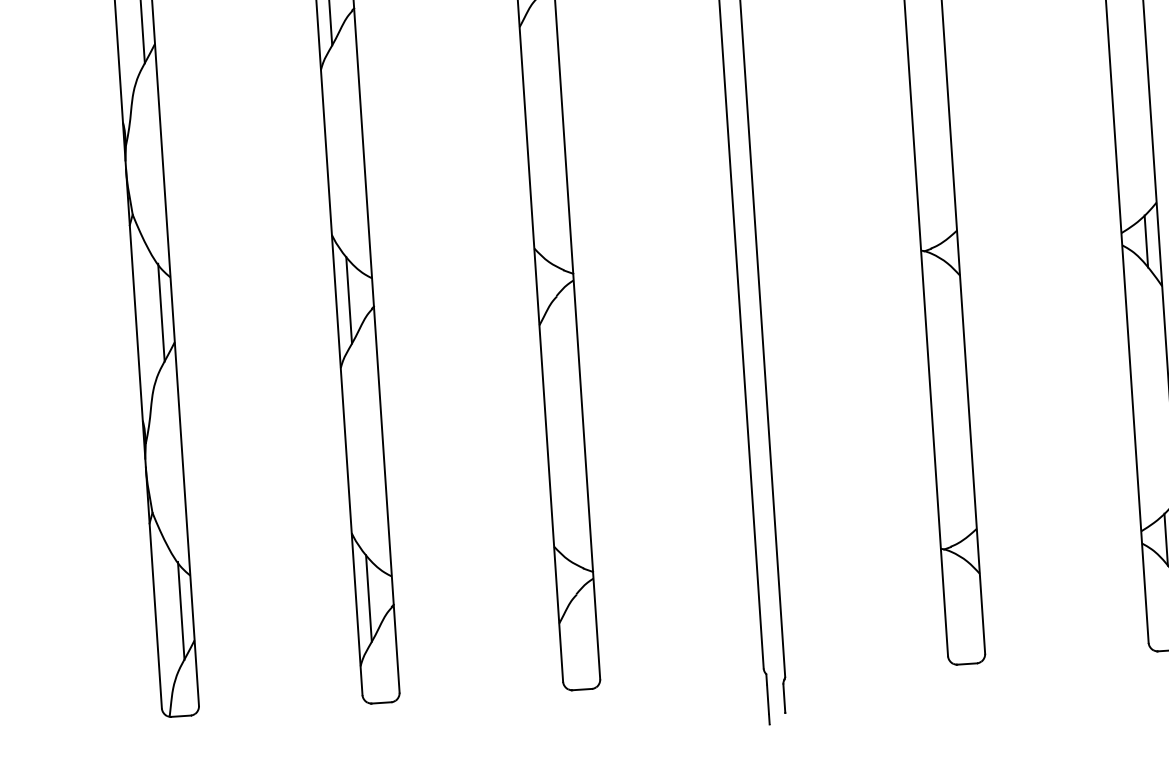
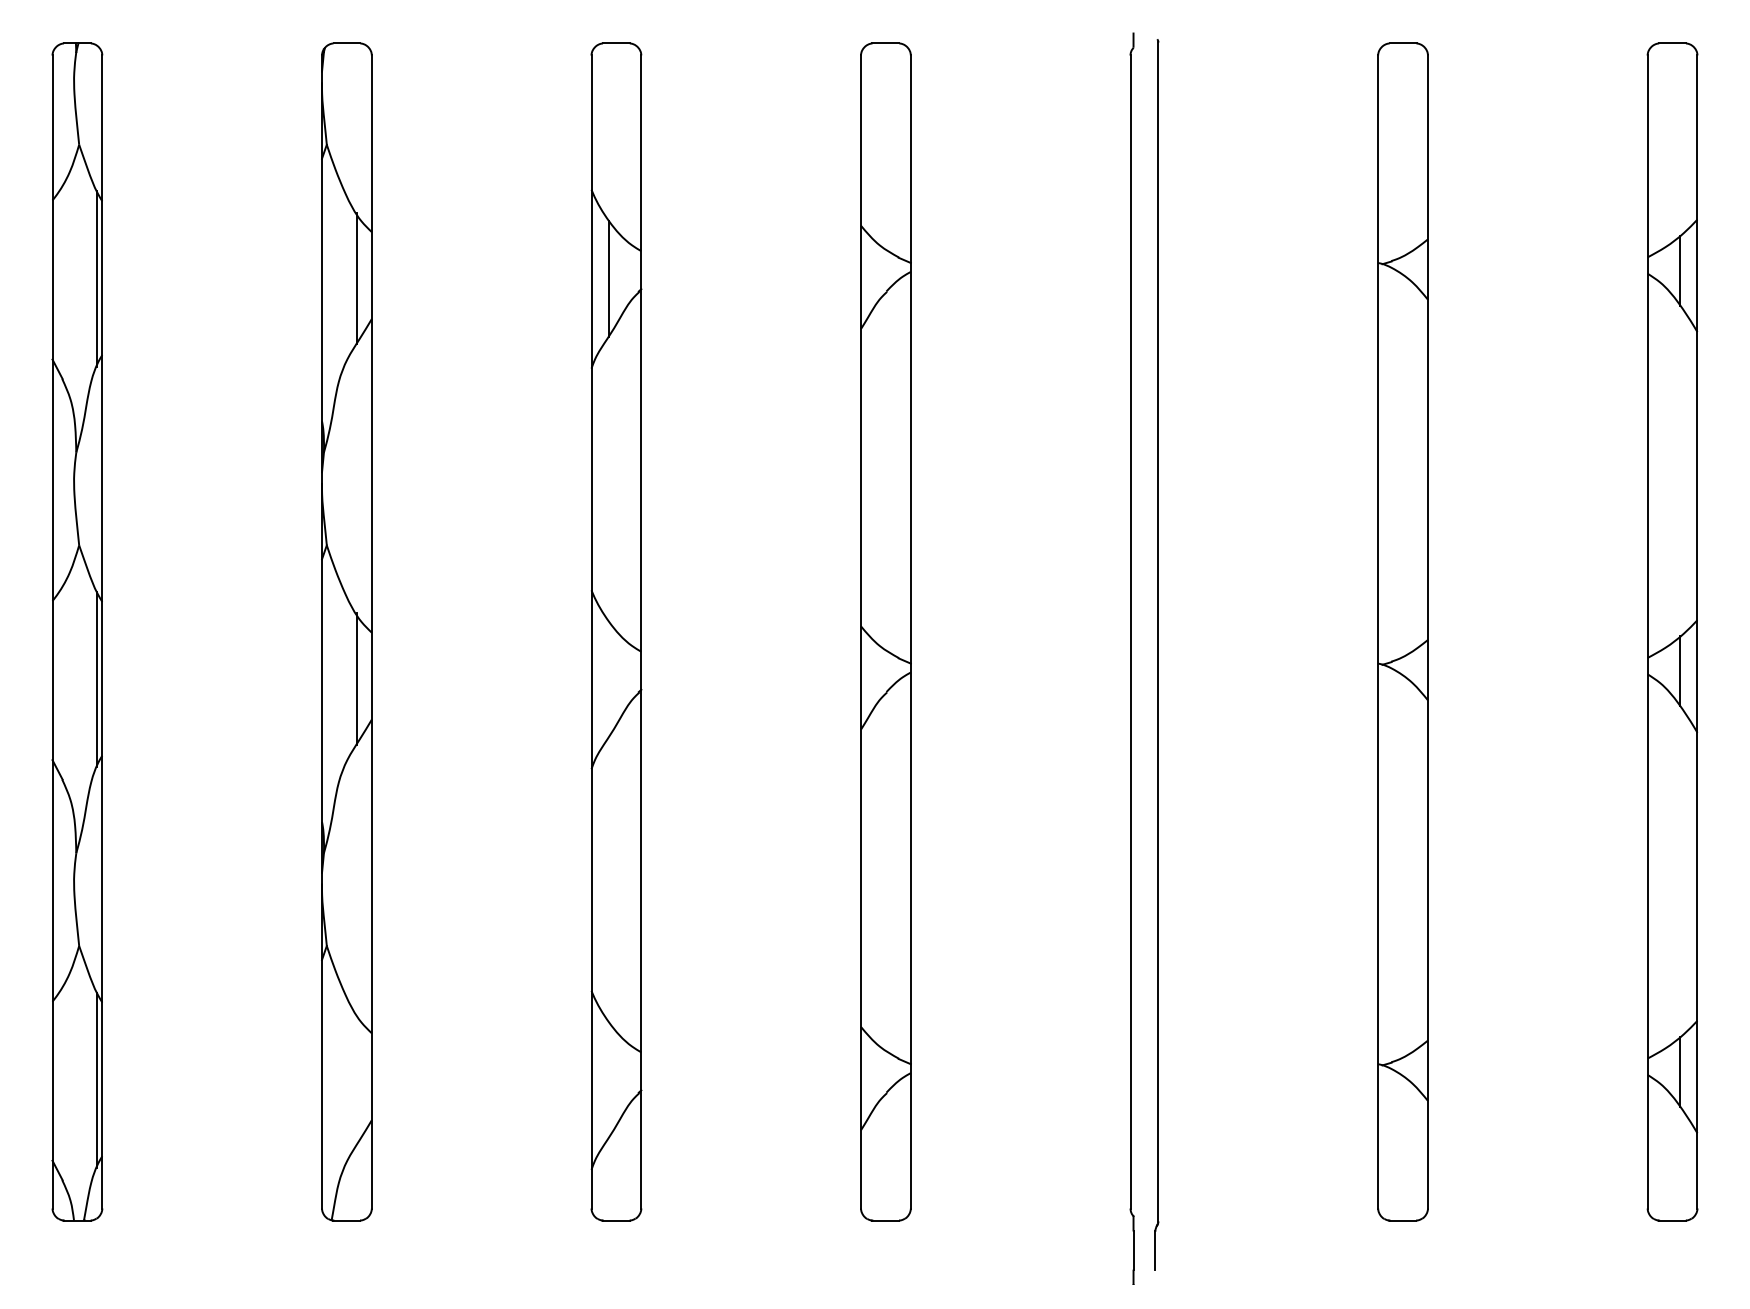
line: (348, 300) -> (608, 679), removed
line: (368, 598) -> (608, 1079), removed
line: (181, 610) -> (356, 1079), removed

